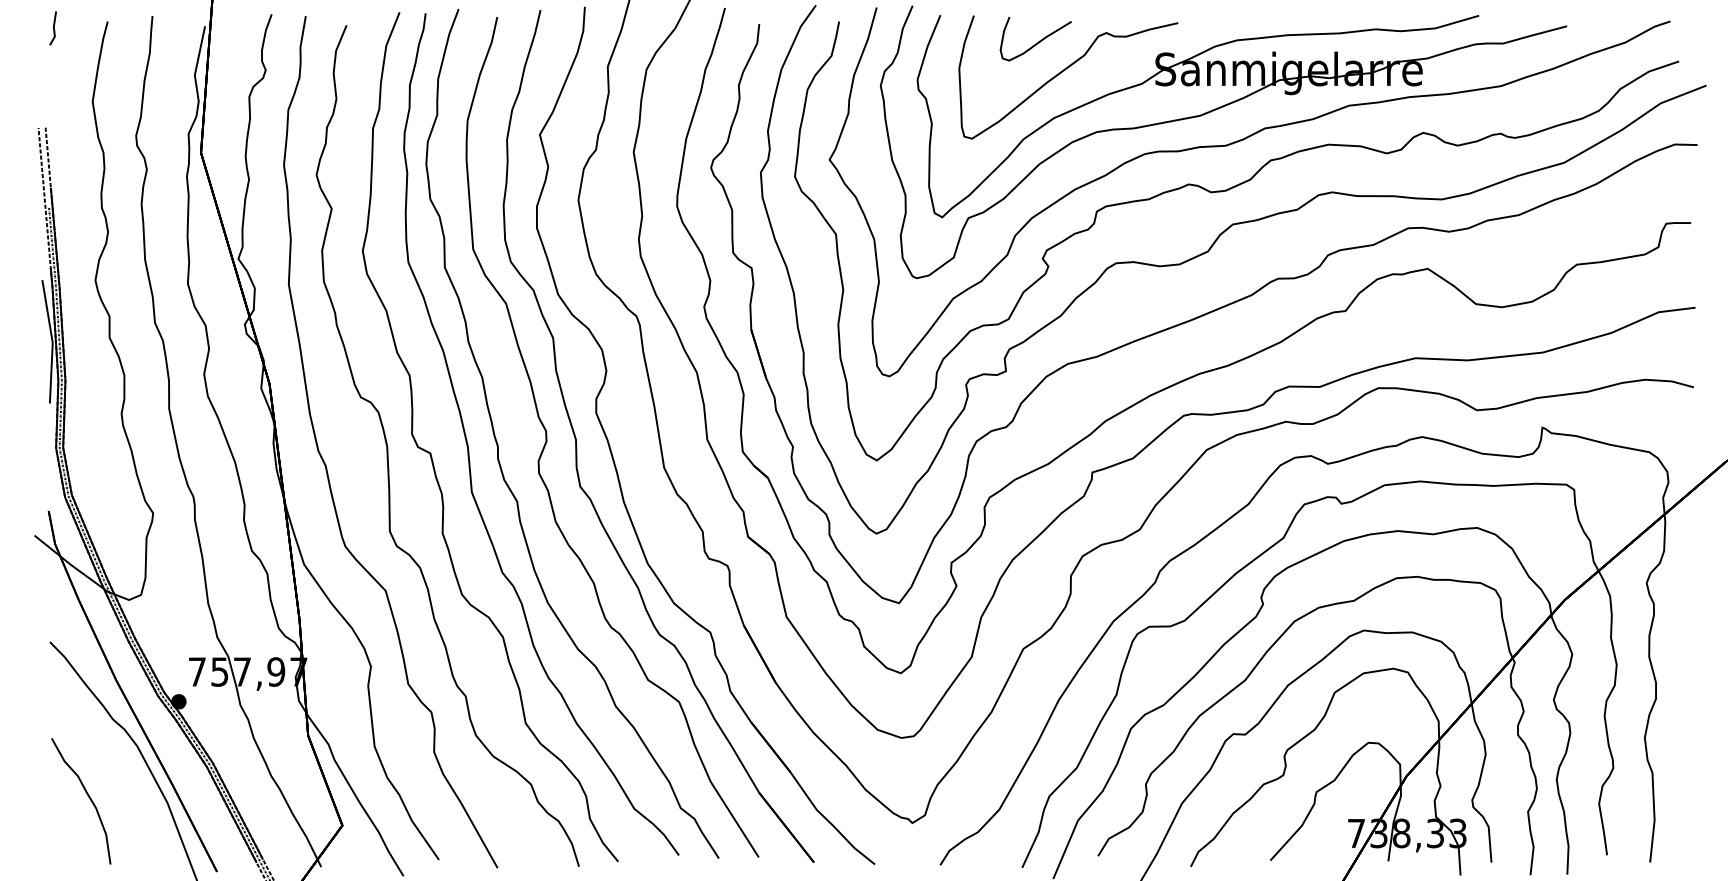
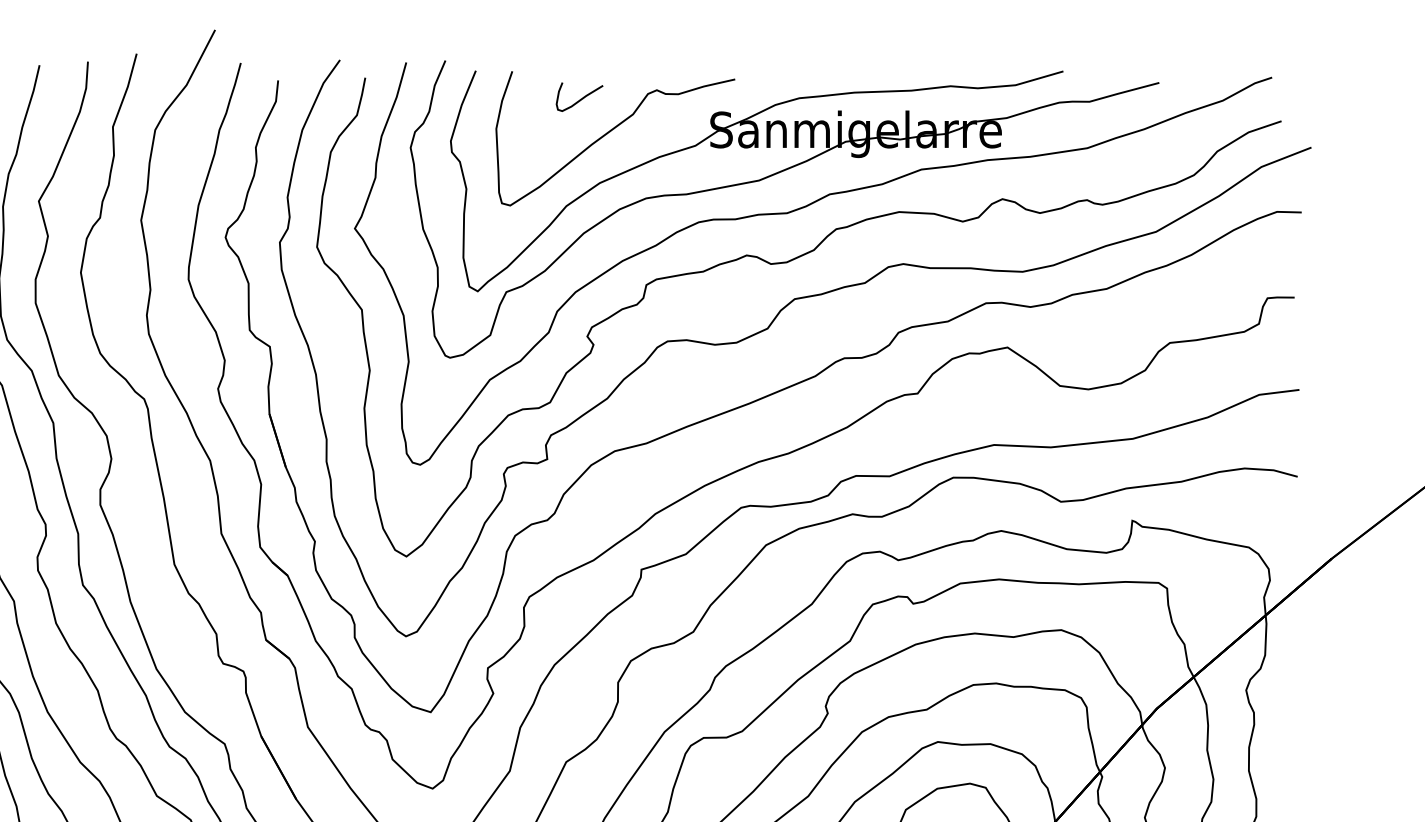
part: (1035, 39) -> (579, 97), size x0.6

